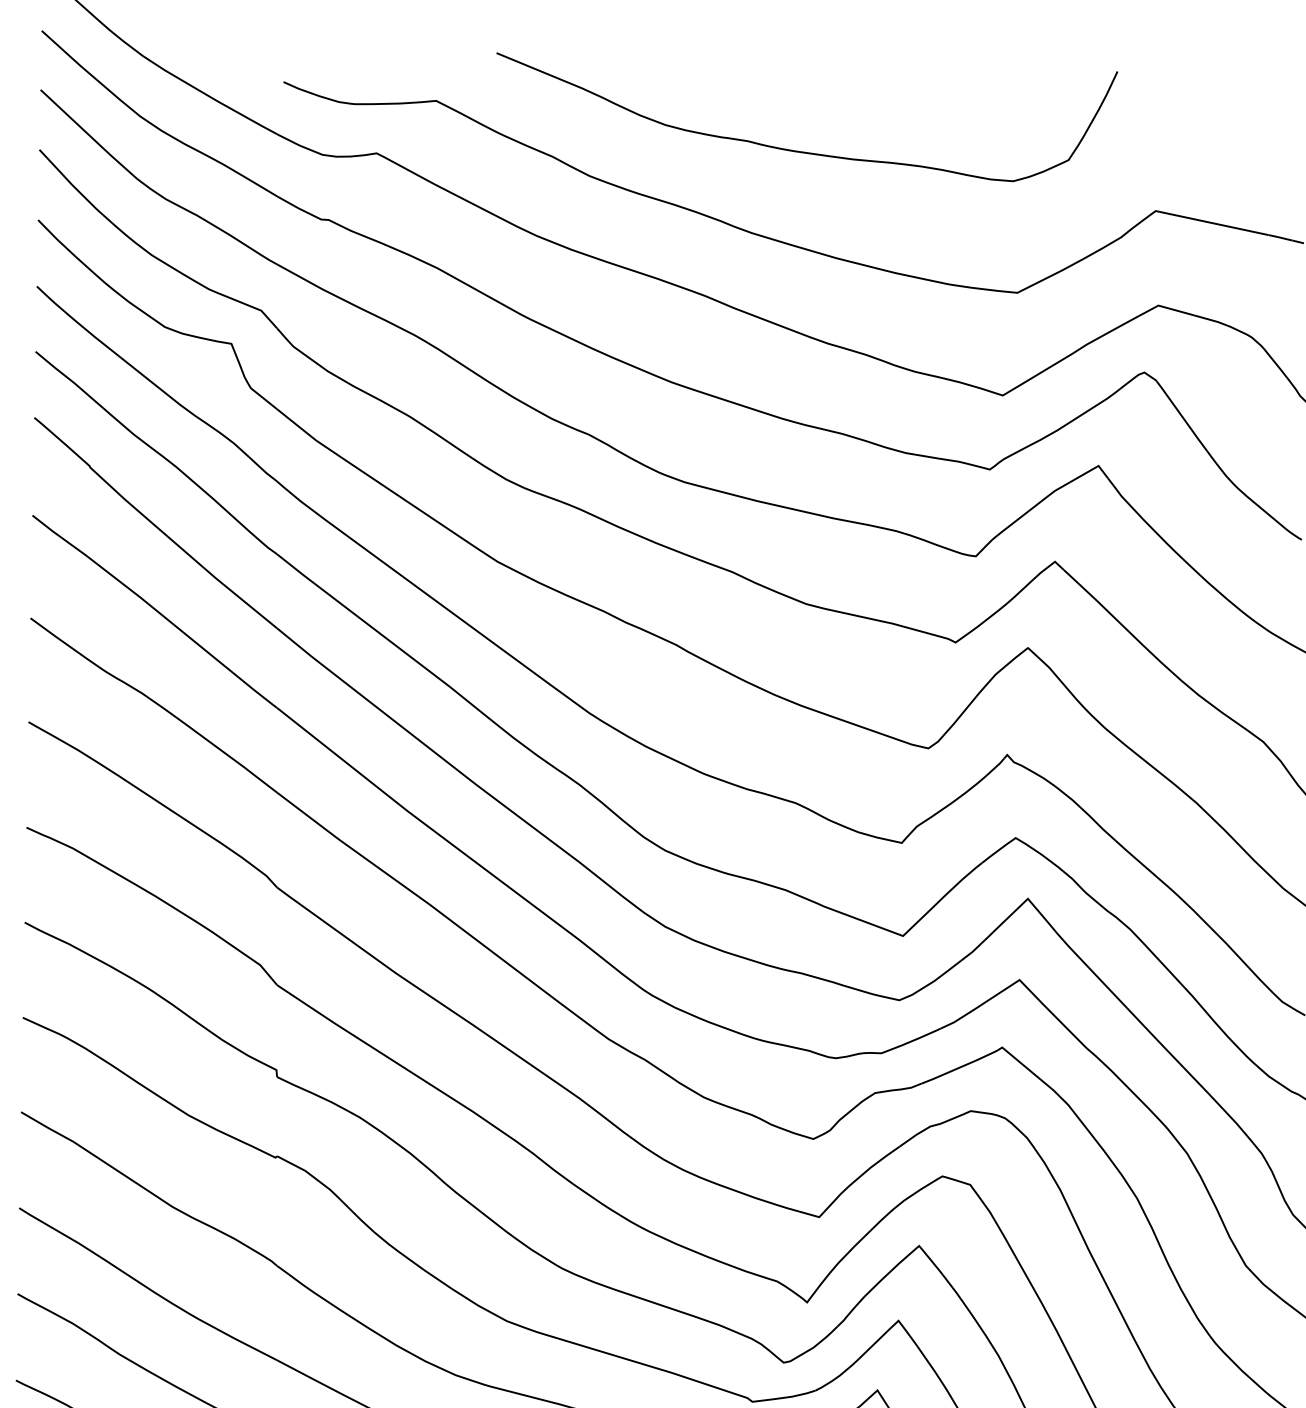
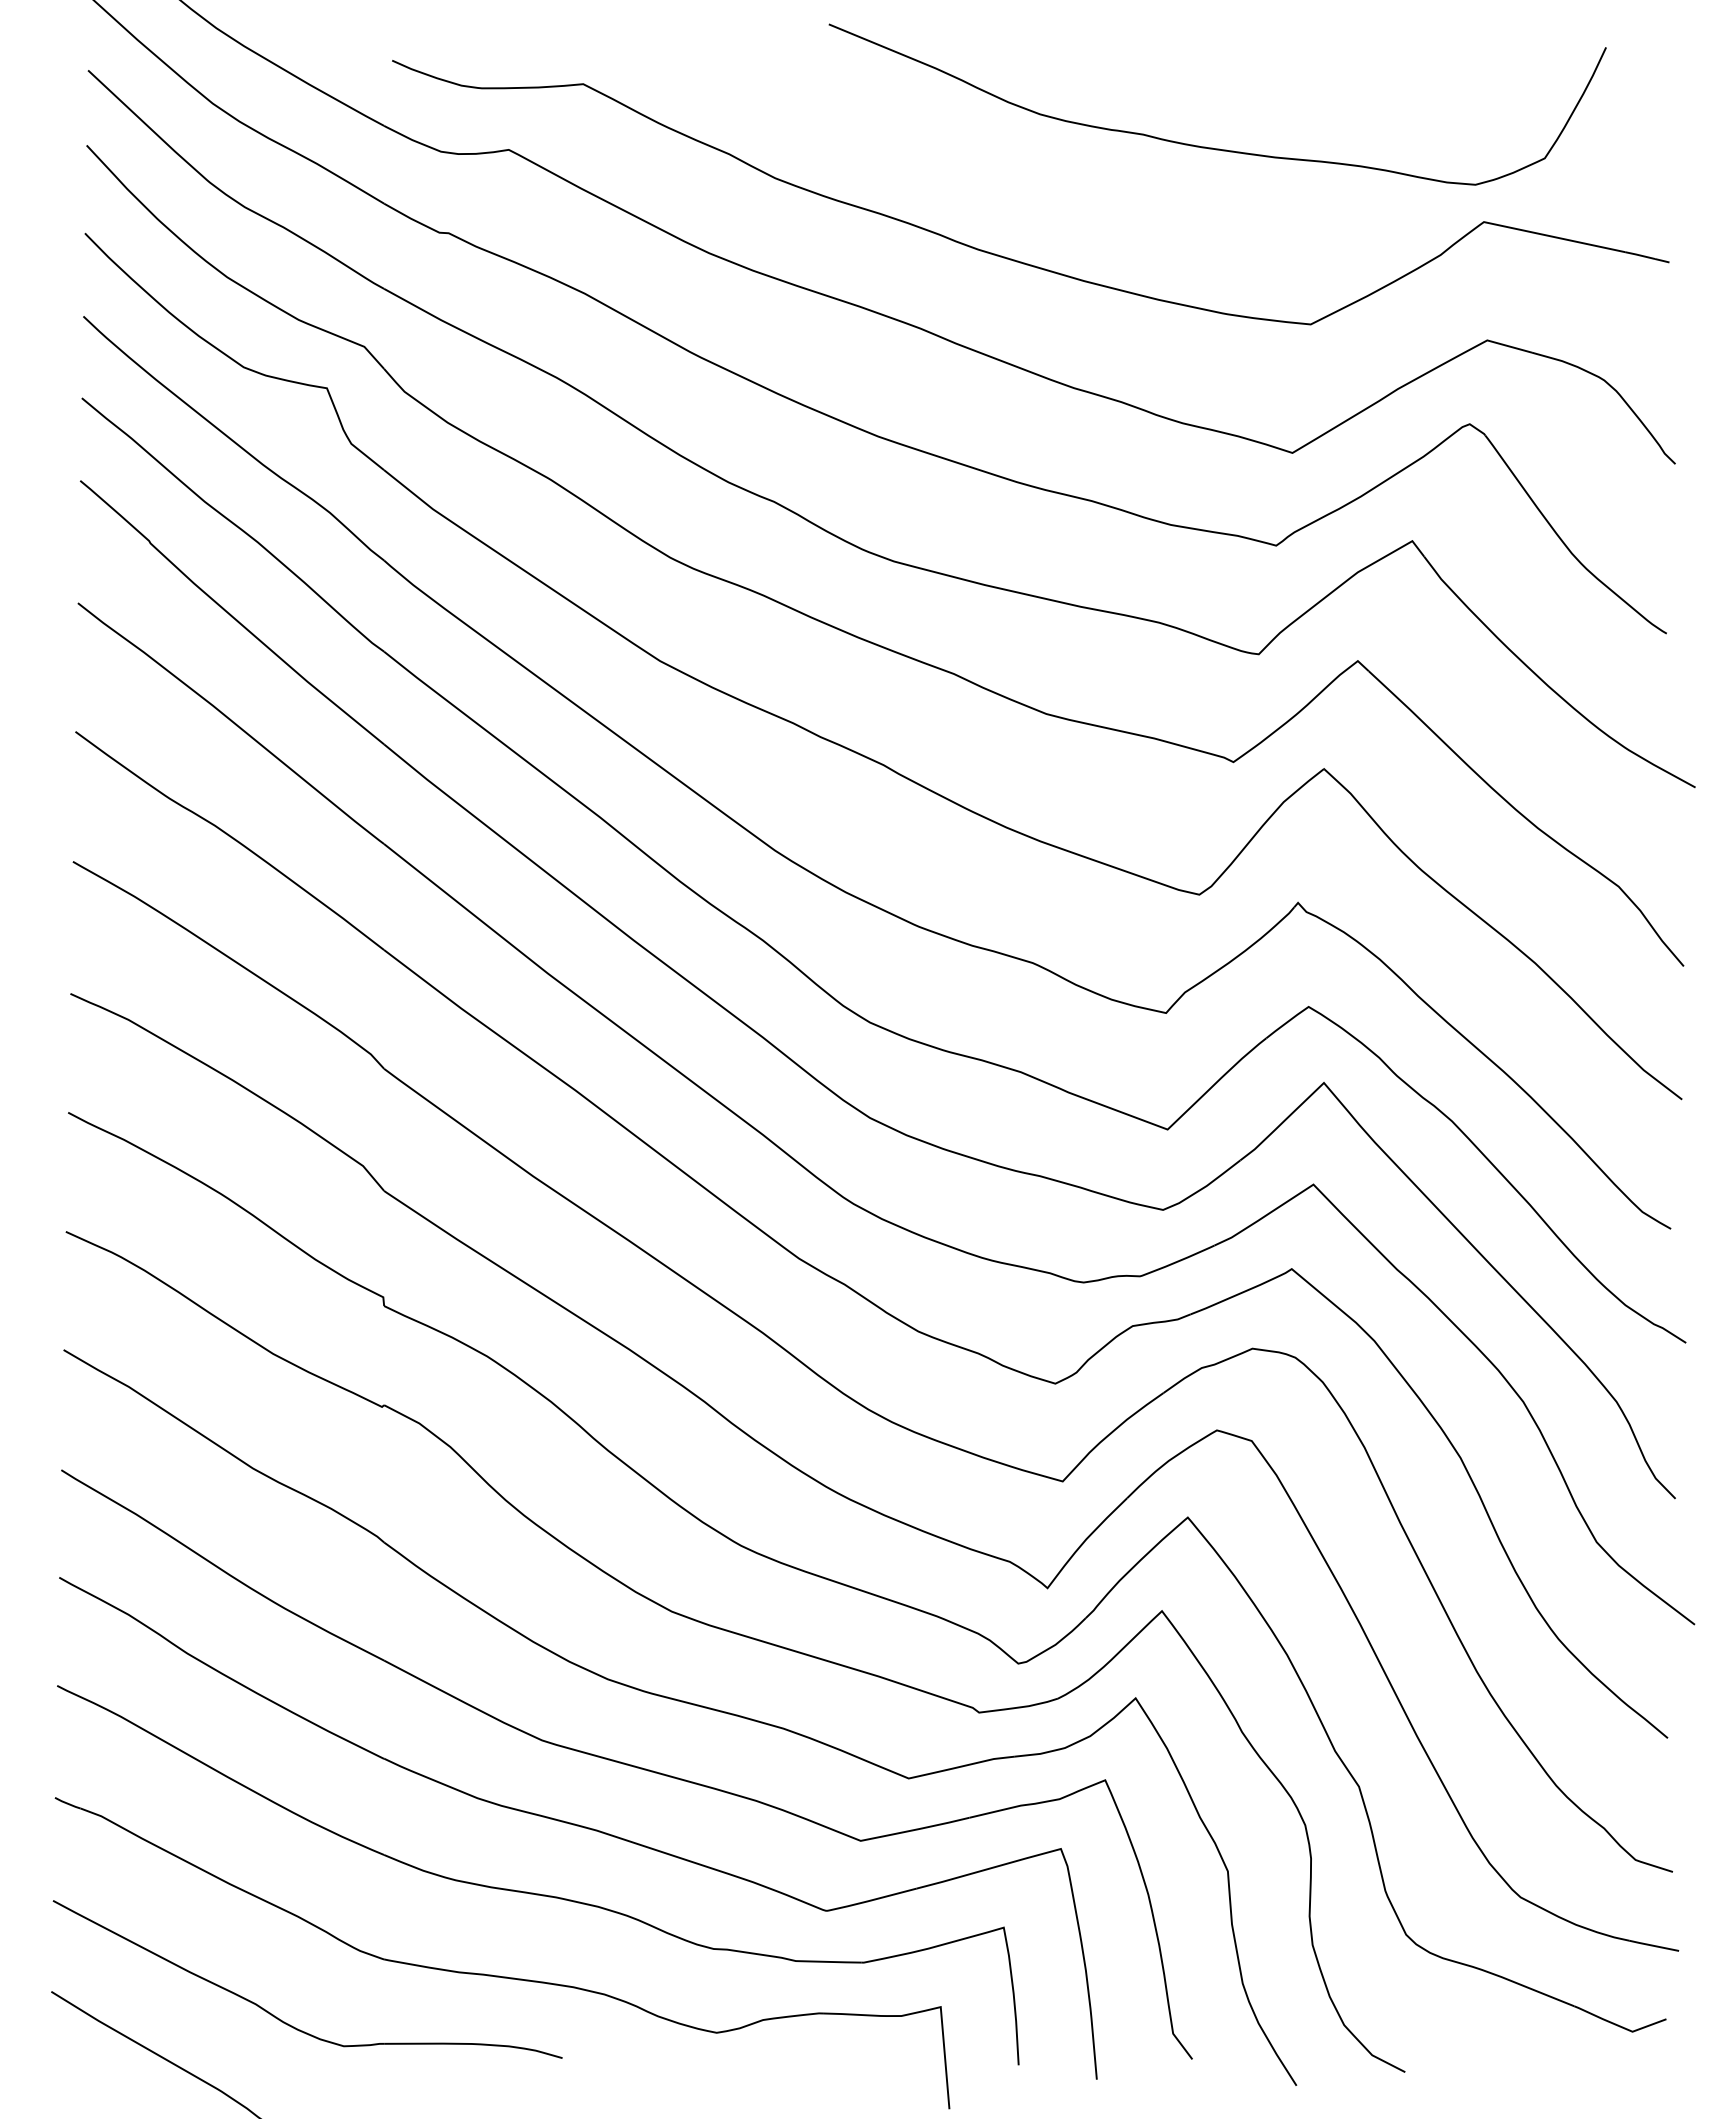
curve: (803, 151) -> (1212, 147), moved

